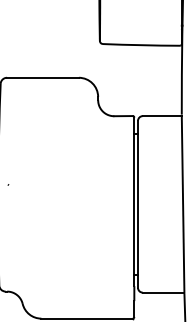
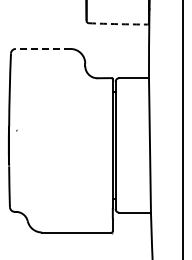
arc: (141, 45) -> (118, 24), solid -> dashed
line: (42, 77) -> (42, 48), solid -> dashed

